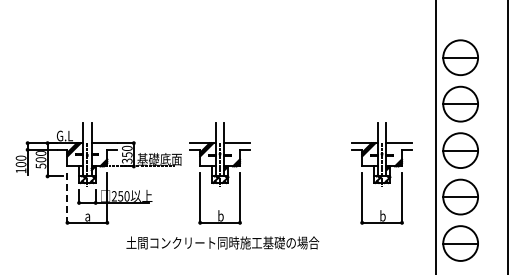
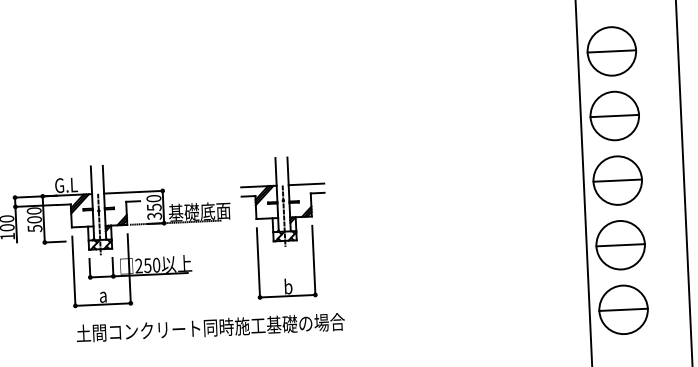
part: (381, 173) -> (509, 217), removed
line: (67, 197) -> (73, 270), dashed -> solid
text: (222, 242) -> (210, 327), moved

